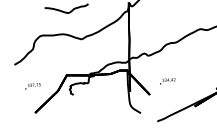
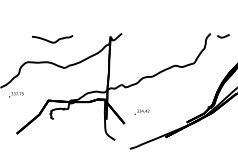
text: (33, 85) -> (16, 94), moved

